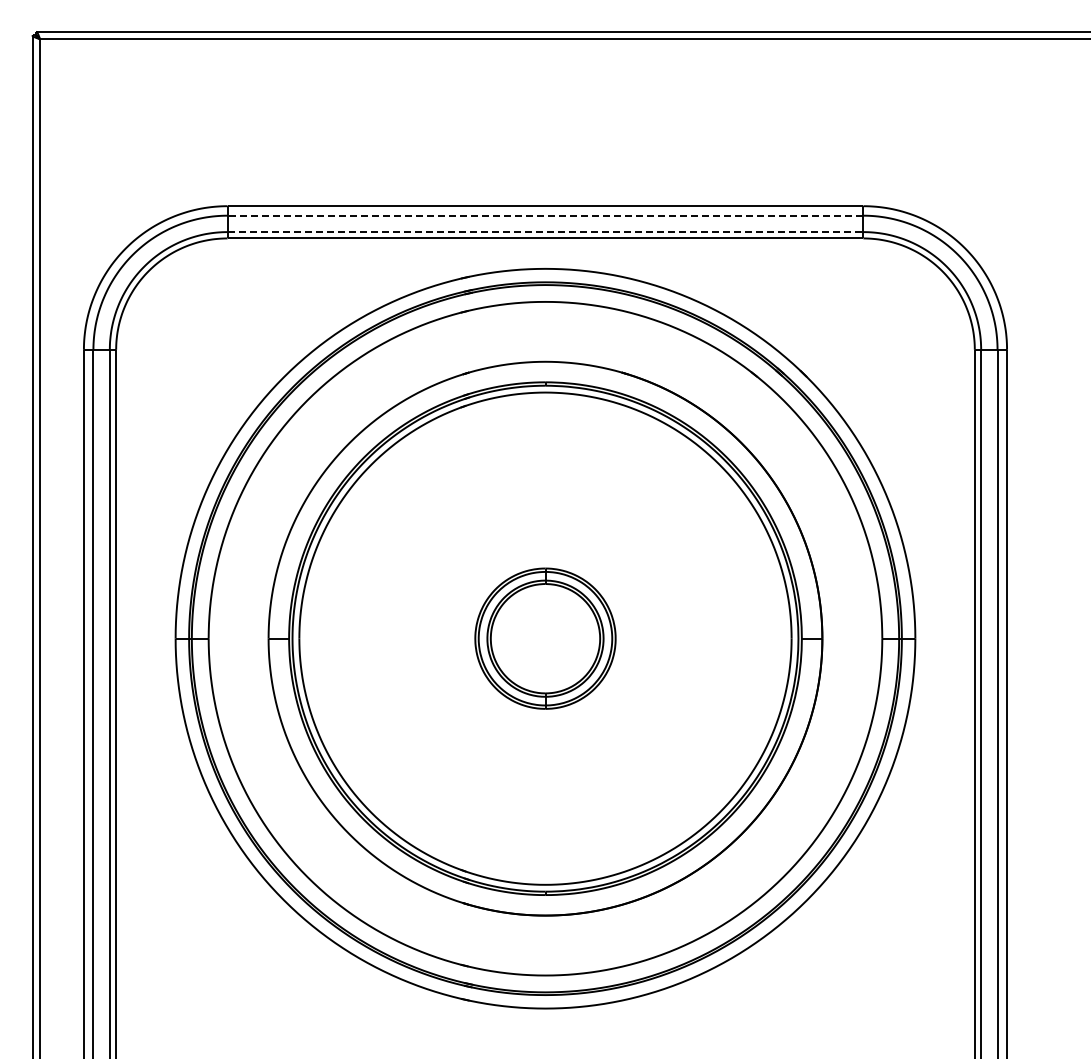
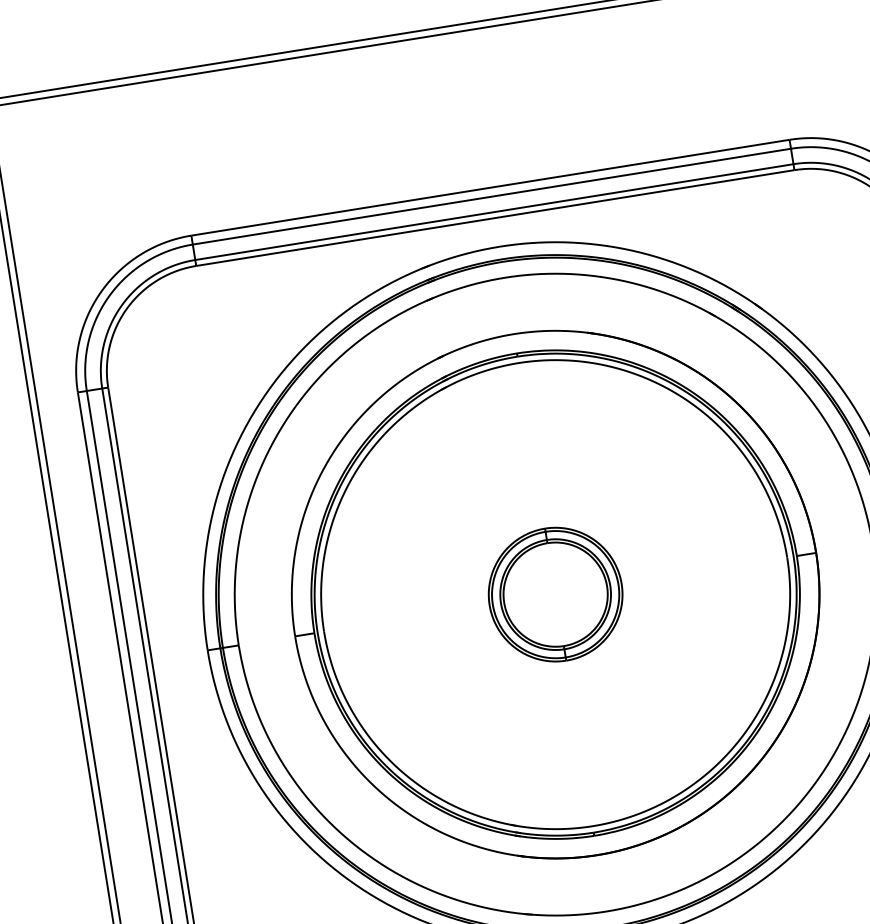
line: (545, 215) -> (491, 196), dashed -> solid
line: (545, 232) -> (494, 212), dashed -> solid

